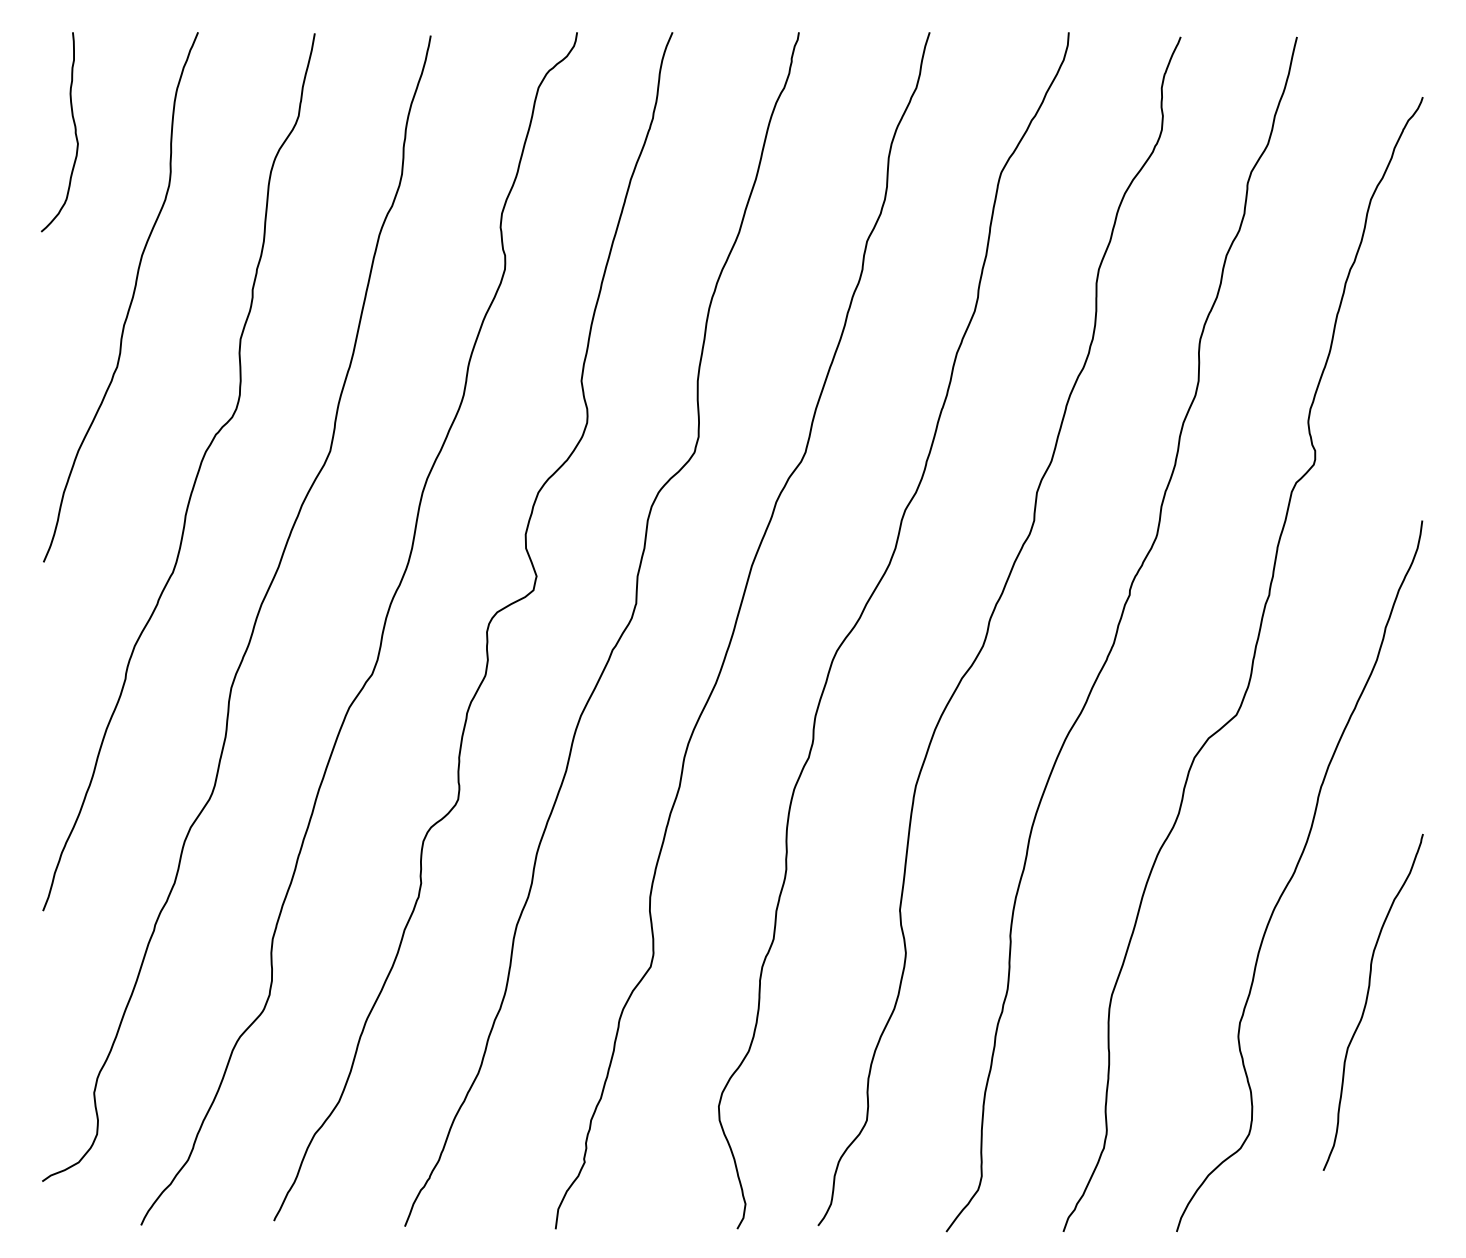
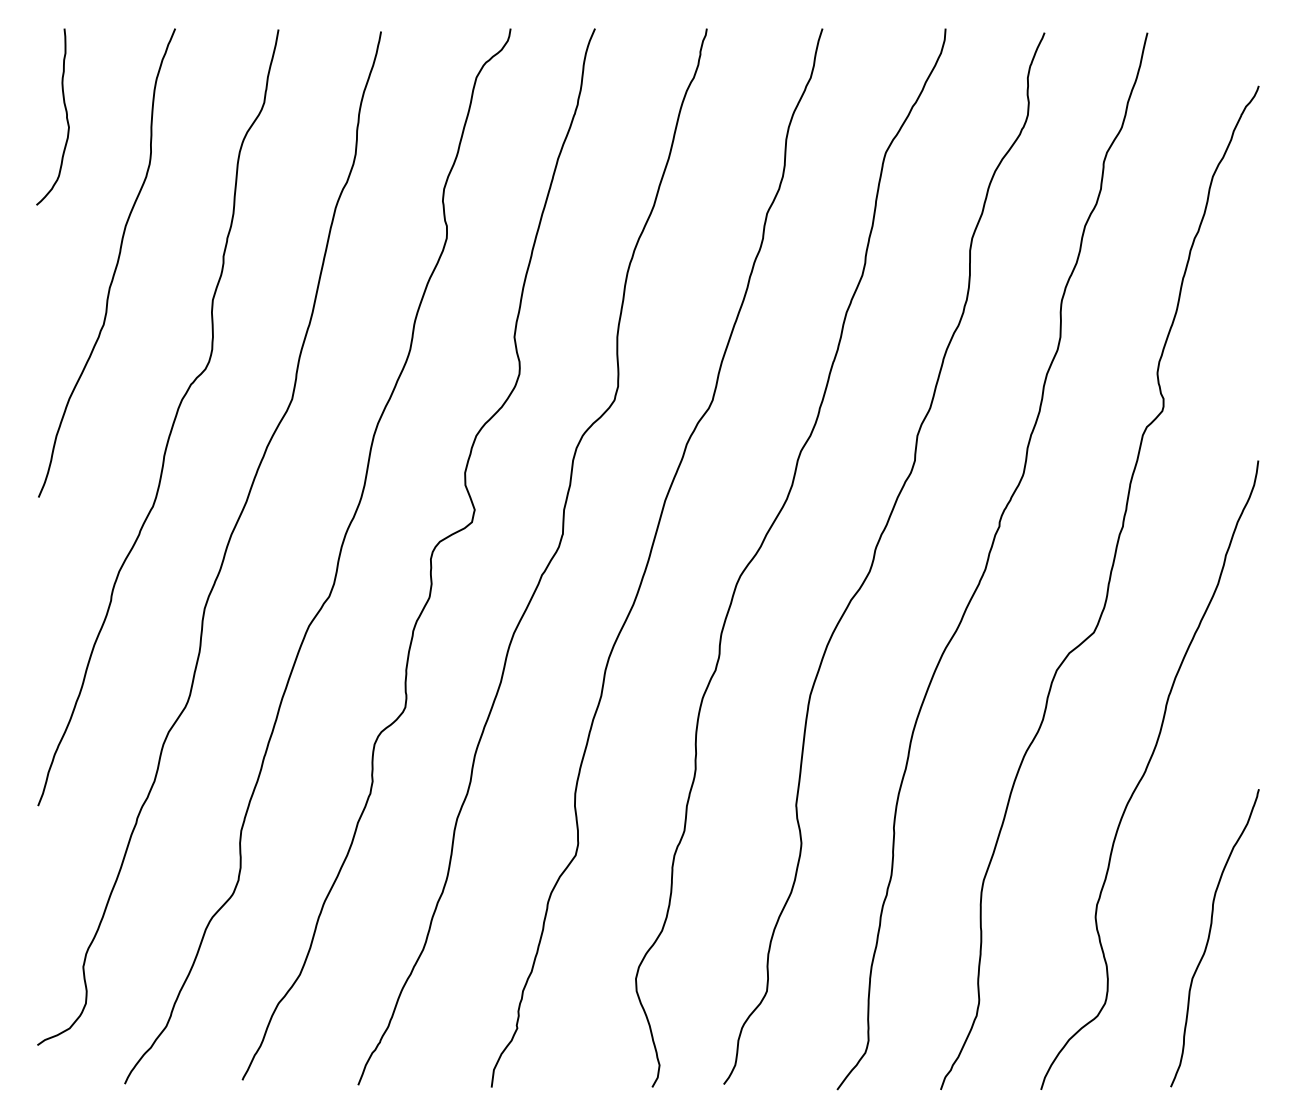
curve: (1367, 1001) -> (1209, 937), moved

